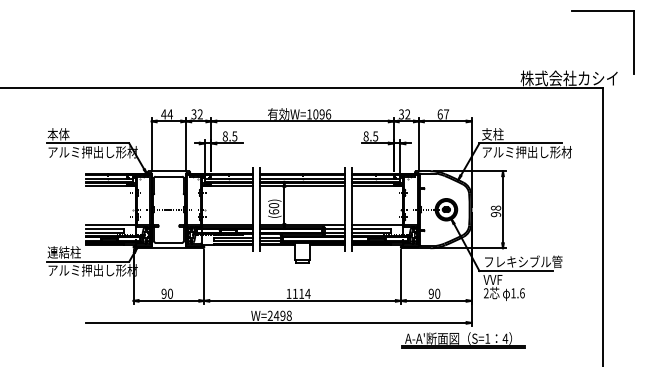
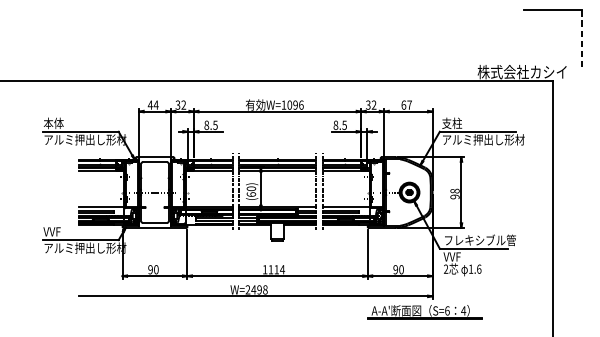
line: (634, 43) -> (582, 40), solid -> dashed
text: (63, 252) -> (58, 231), 連結柱 -> VVF
text: (487, 338) -> (447, 310), S=1 -> S=6

